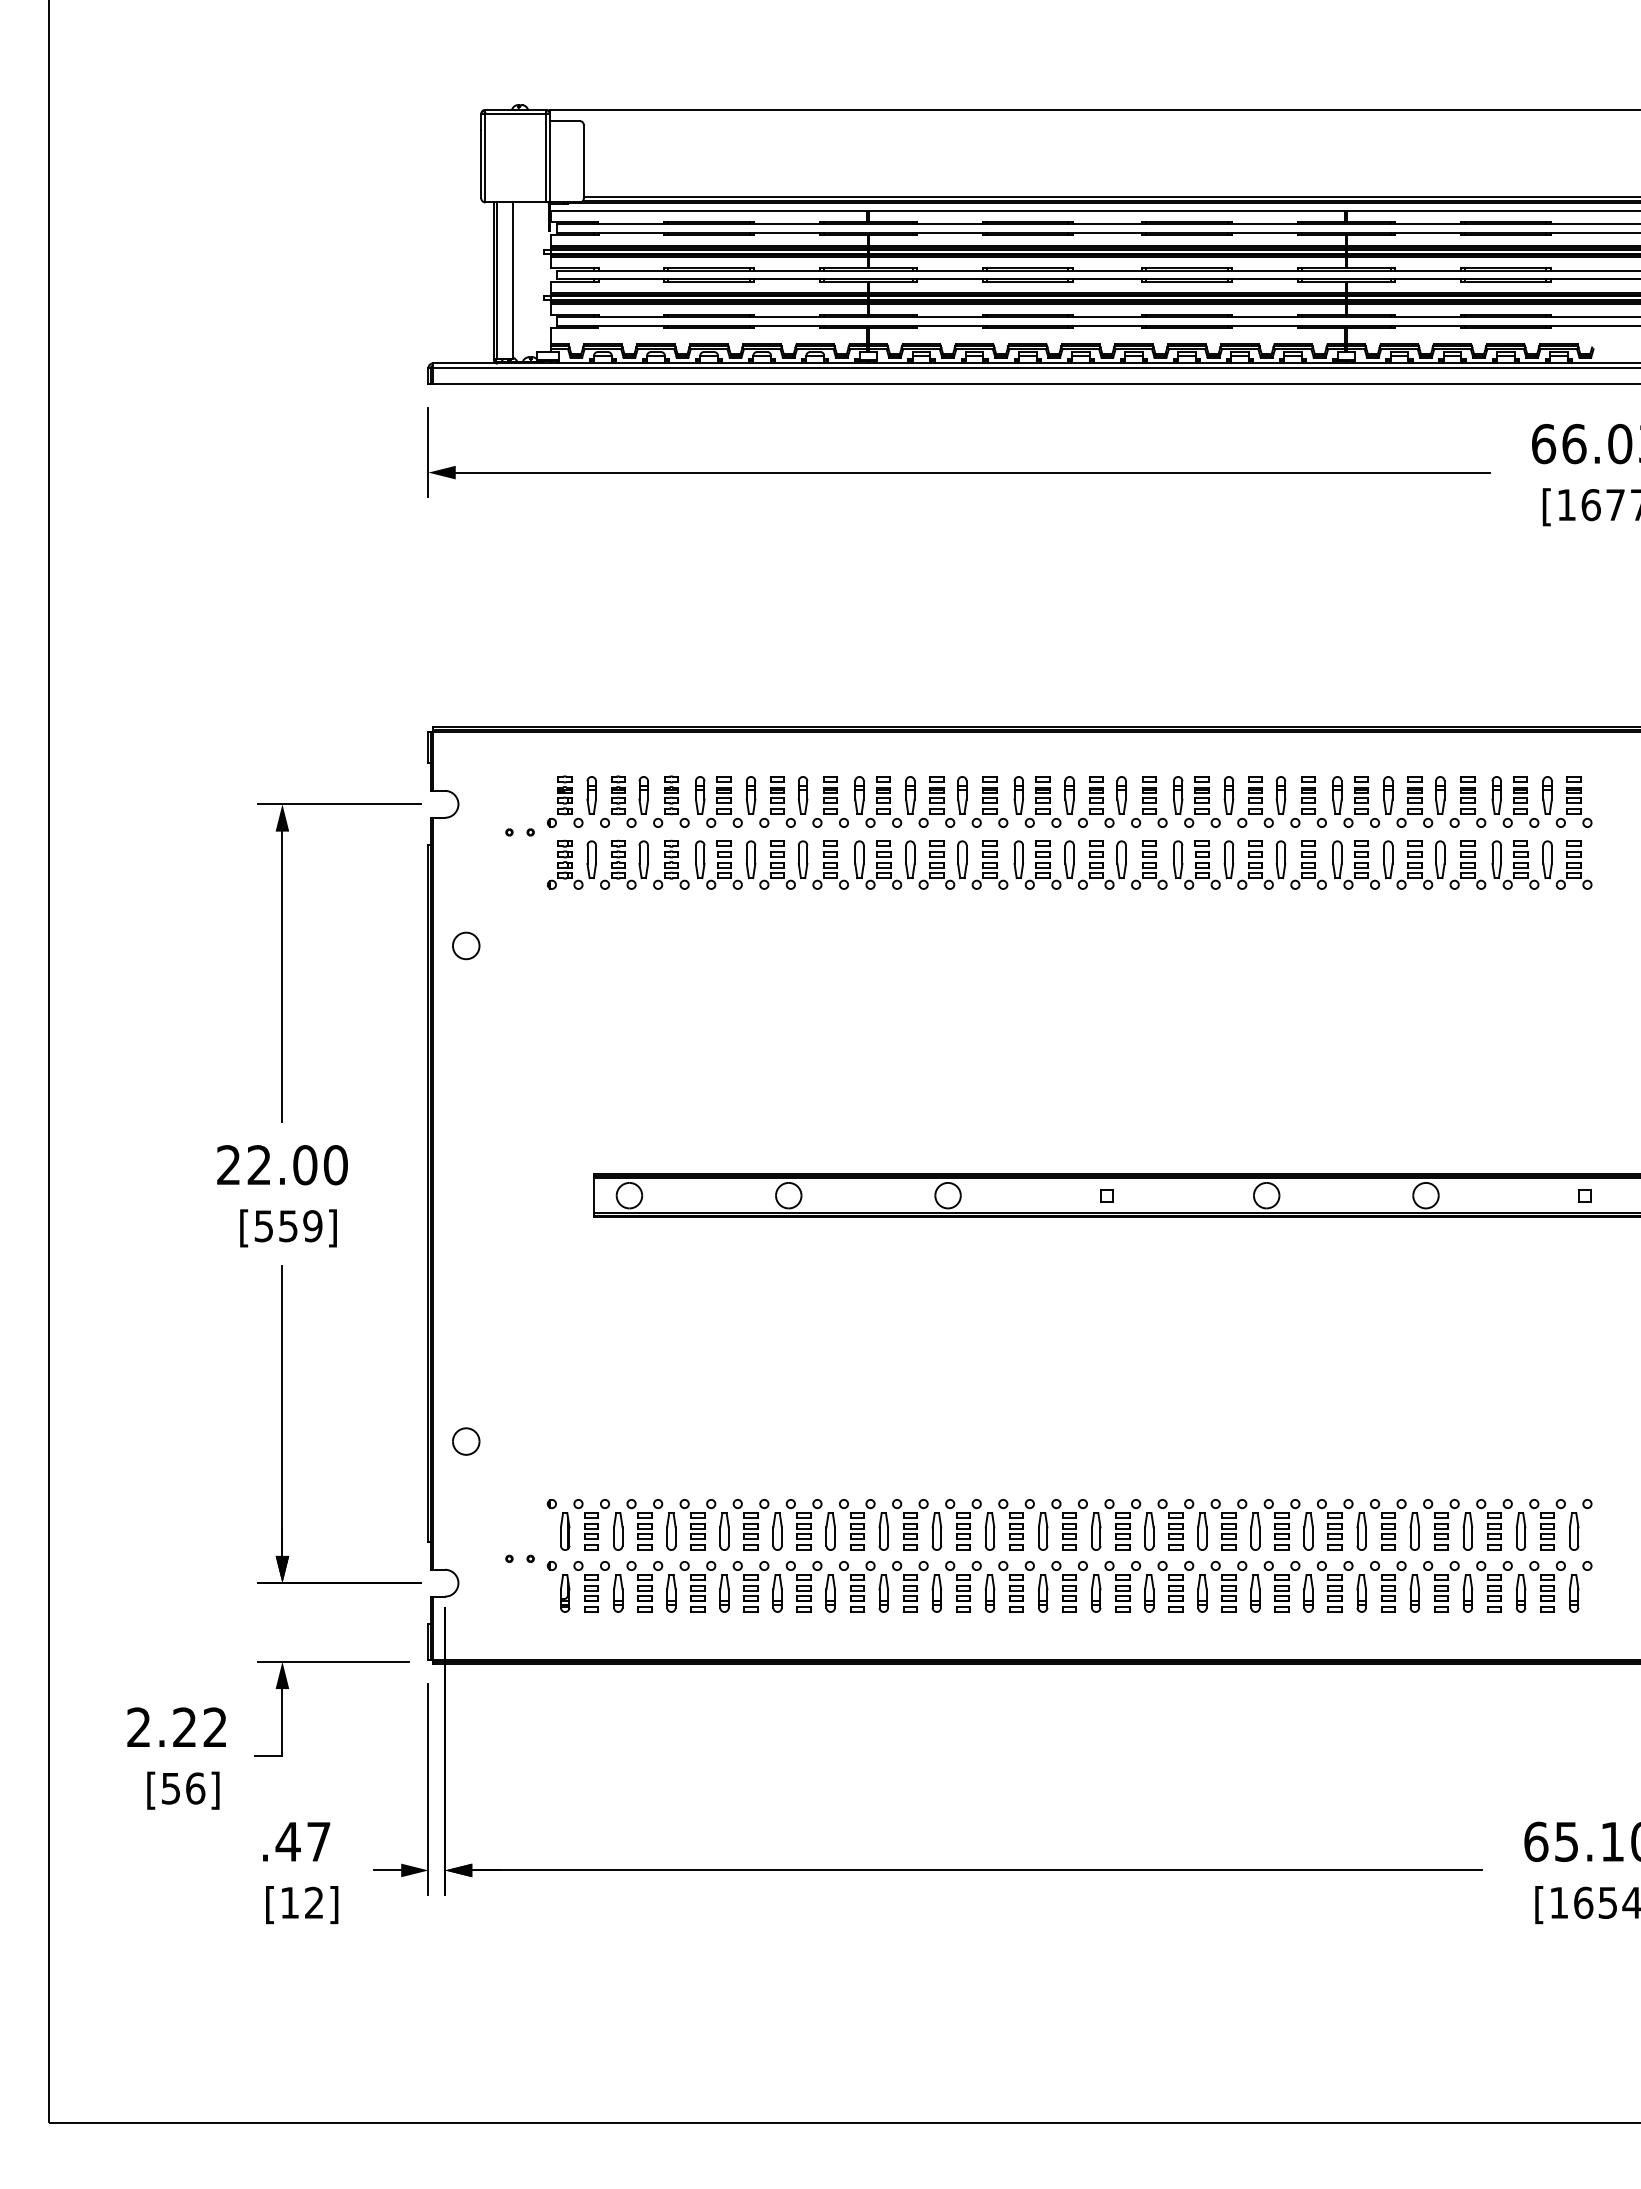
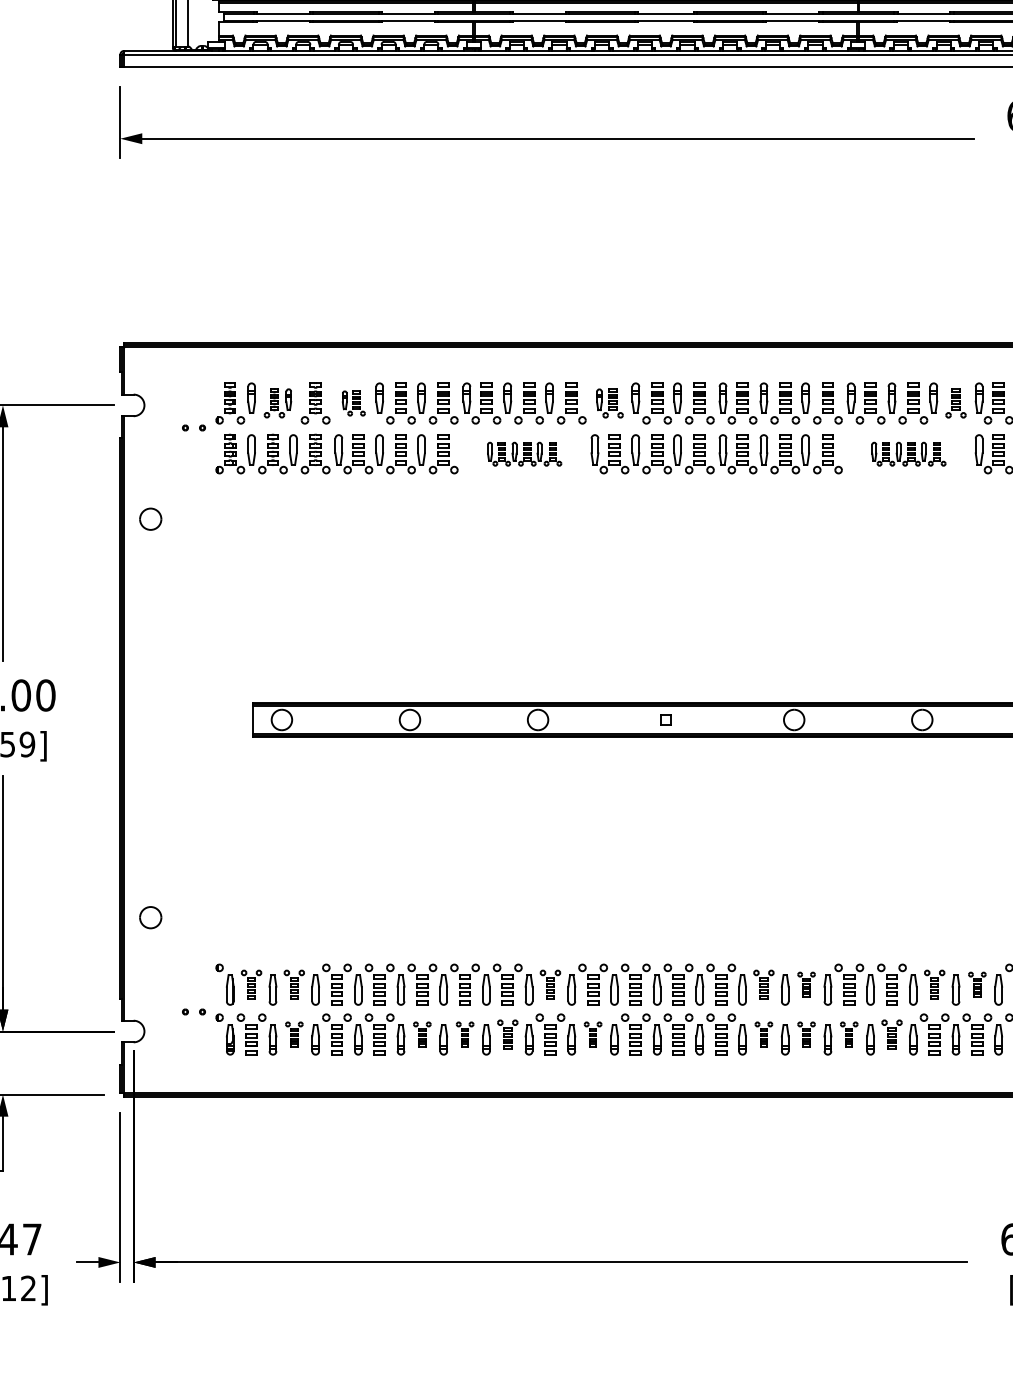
part: (624, 801) -> (277, 403), size x0.7
part: (718, 801) -> (353, 403), size x0.6
part: (1037, 801) -> (609, 403), size x0.7
part: (1467, 801) -> (955, 403), size x0.7
part: (931, 864) -> (524, 453), size x0.6
part: (1409, 864) -> (909, 453), size x0.6
part: (591, 1524) -> (251, 984), size x0.7
part: (644, 1524) -> (294, 984), size x0.7
part: (963, 1524) -> (550, 984), size x0.7
part: (1228, 1524) -> (763, 984), size x0.7
part: (1281, 1524) -> (806, 984), size x0.6
part: (1441, 1524) -> (934, 984), size x0.7
part: (1494, 1524) -> (977, 984), size x0.6
part: (644, 1586) -> (294, 1034), size x0.6
part: (803, 1586) -> (421, 1034), size x0.6
part: (857, 1586) -> (465, 1034), size x0.6
part: (910, 1586) -> (507, 1034), size x0.7
part: (1016, 1586) -> (593, 1034), size x0.6
part: (1228, 1586) -> (763, 1034), size x0.6
part: (1281, 1586) -> (806, 1034), size x0.6
part: (1334, 1586) -> (848, 1034), size x0.6
part: (1388, 1586) -> (892, 1034), size x0.7

